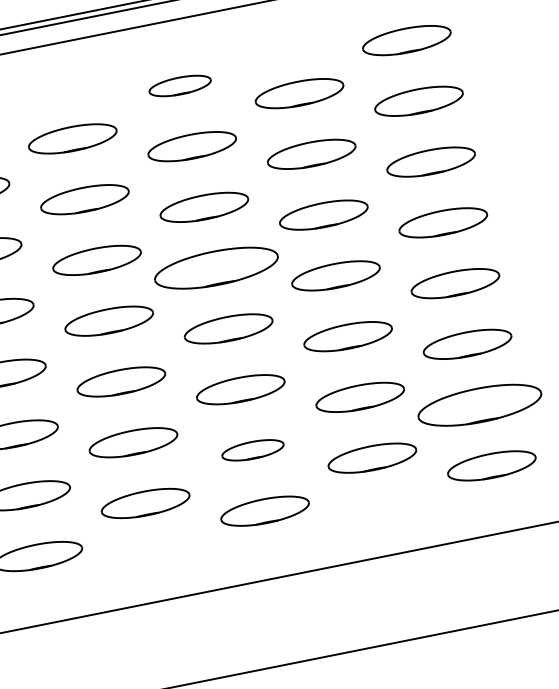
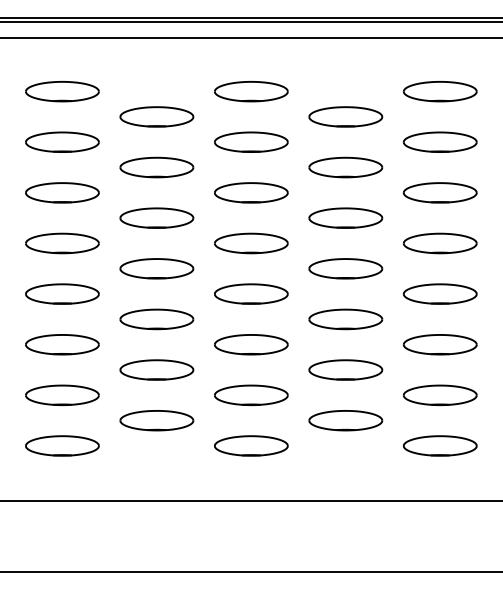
part: (180, 85) -> (251, 91), size x1.43
part: (216, 268) -> (251, 243), size x0.71
part: (478, 404) -> (439, 394), size x0.71
part: (252, 449) -> (251, 394), size x1.43

